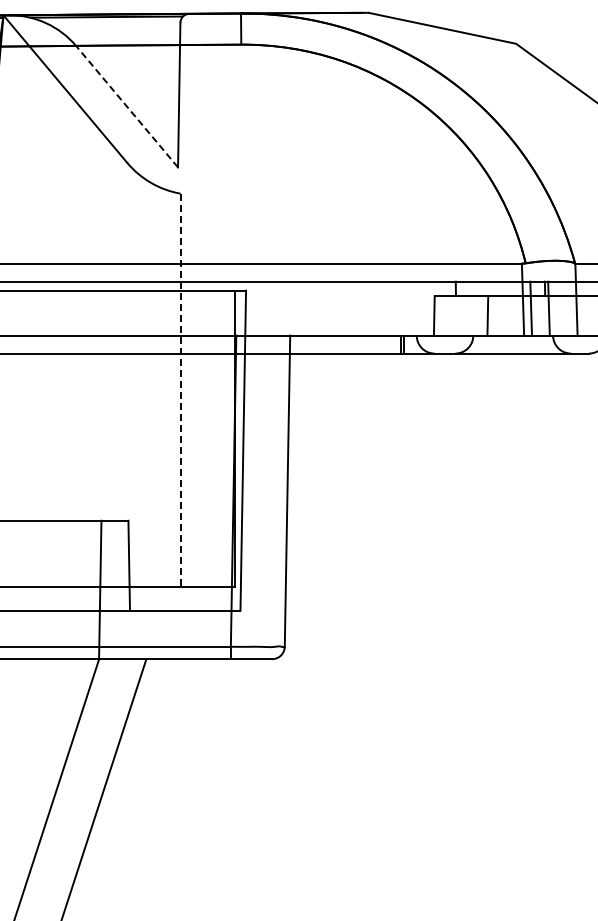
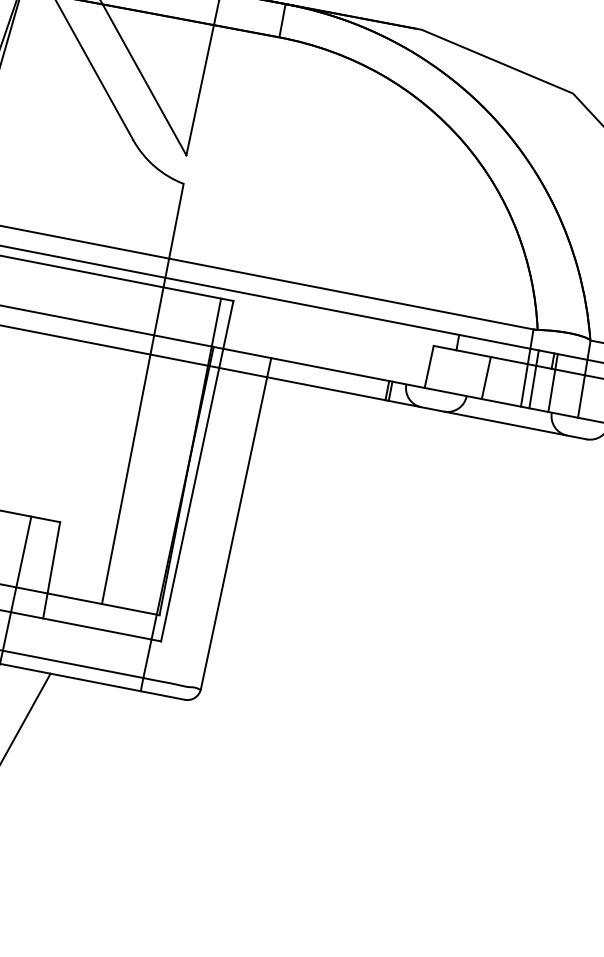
line: (126, 106) -> (144, 79), dashed -> solid
line: (180, 390) -> (142, 393), dashed -> solid

